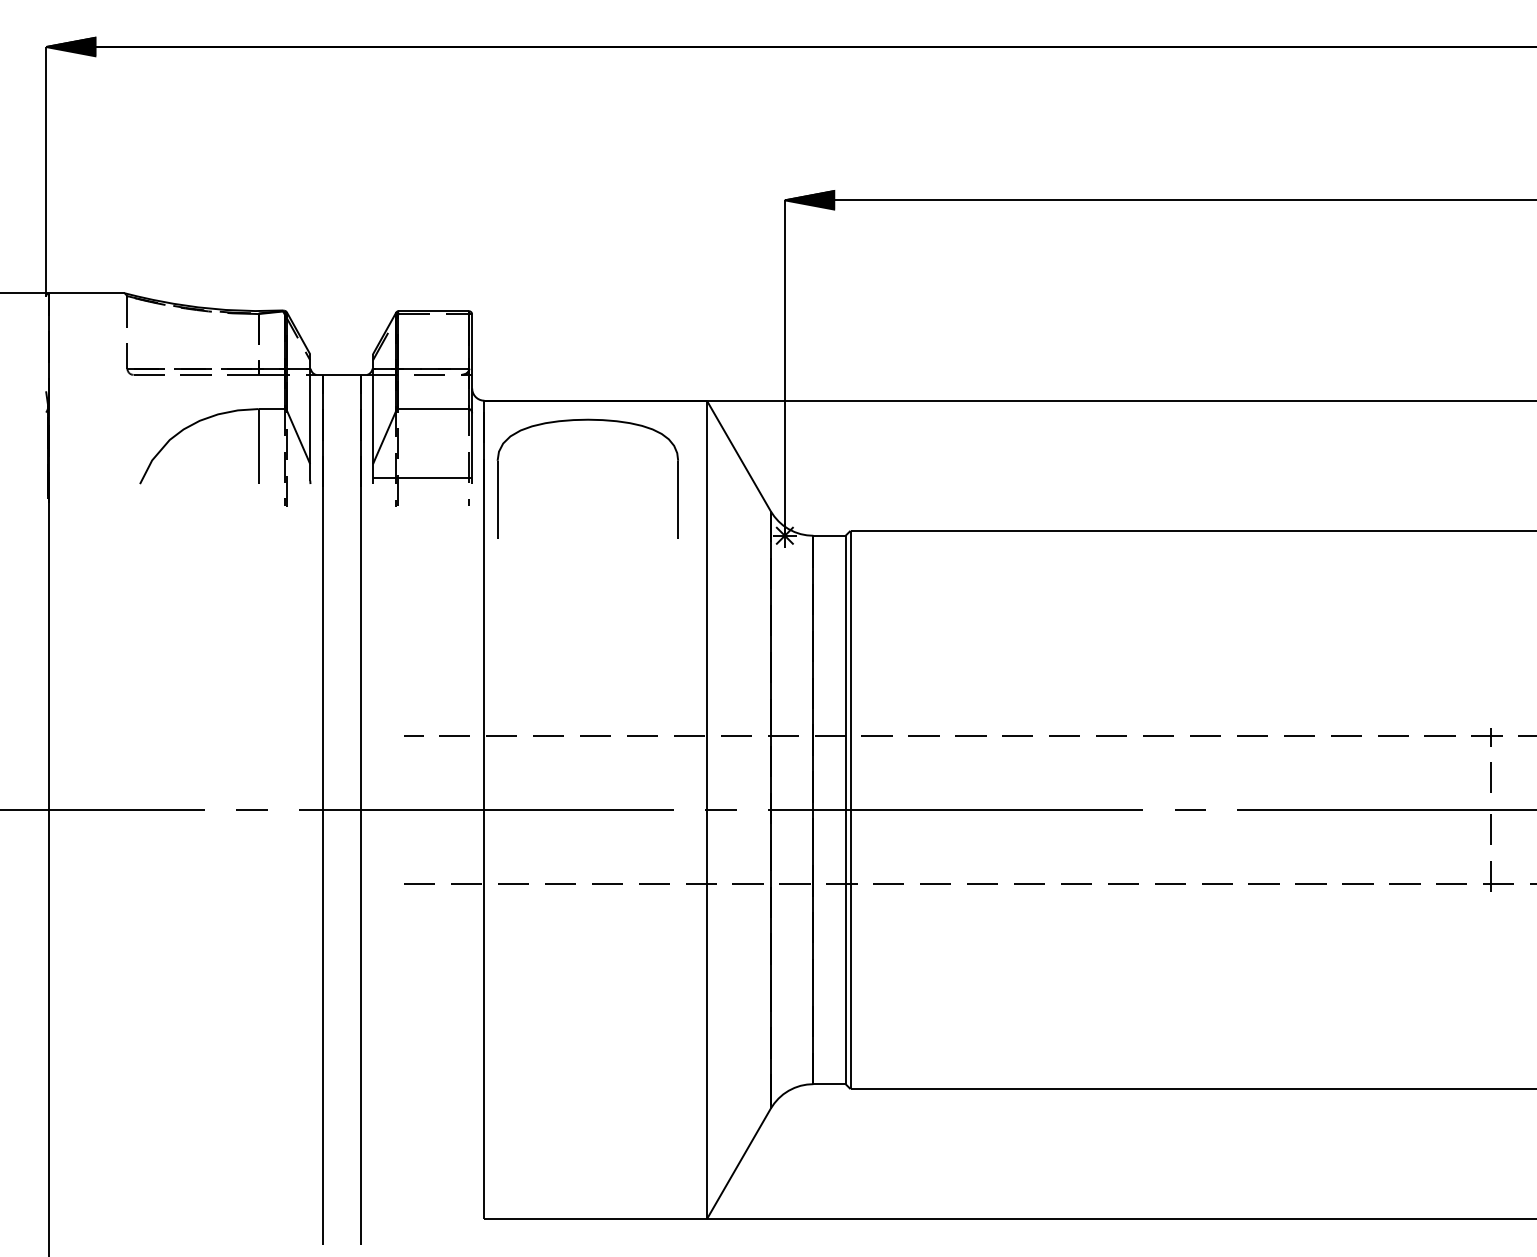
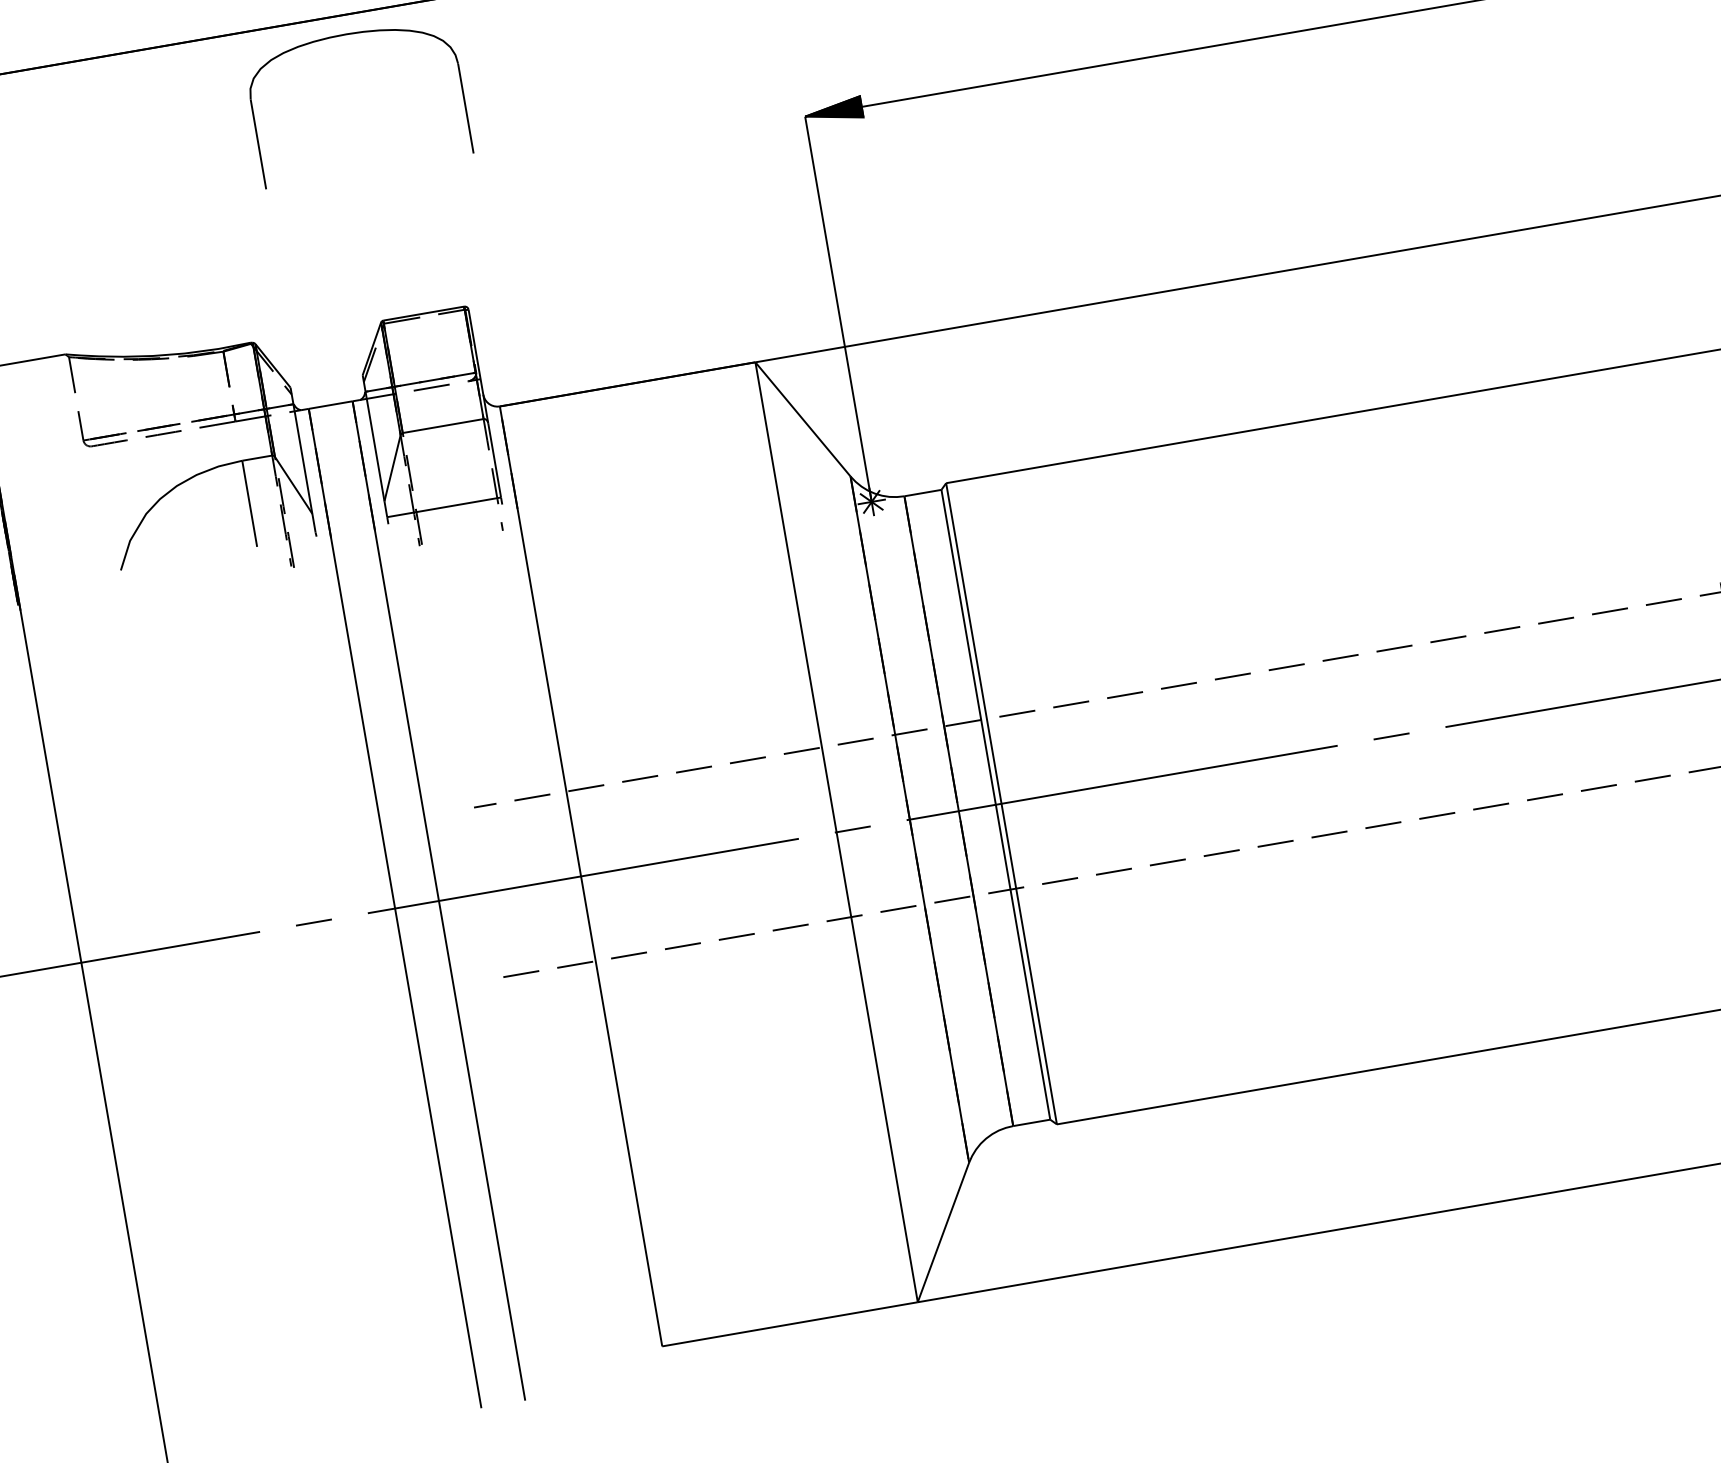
part: (587, 420) -> (345, 35), moved

